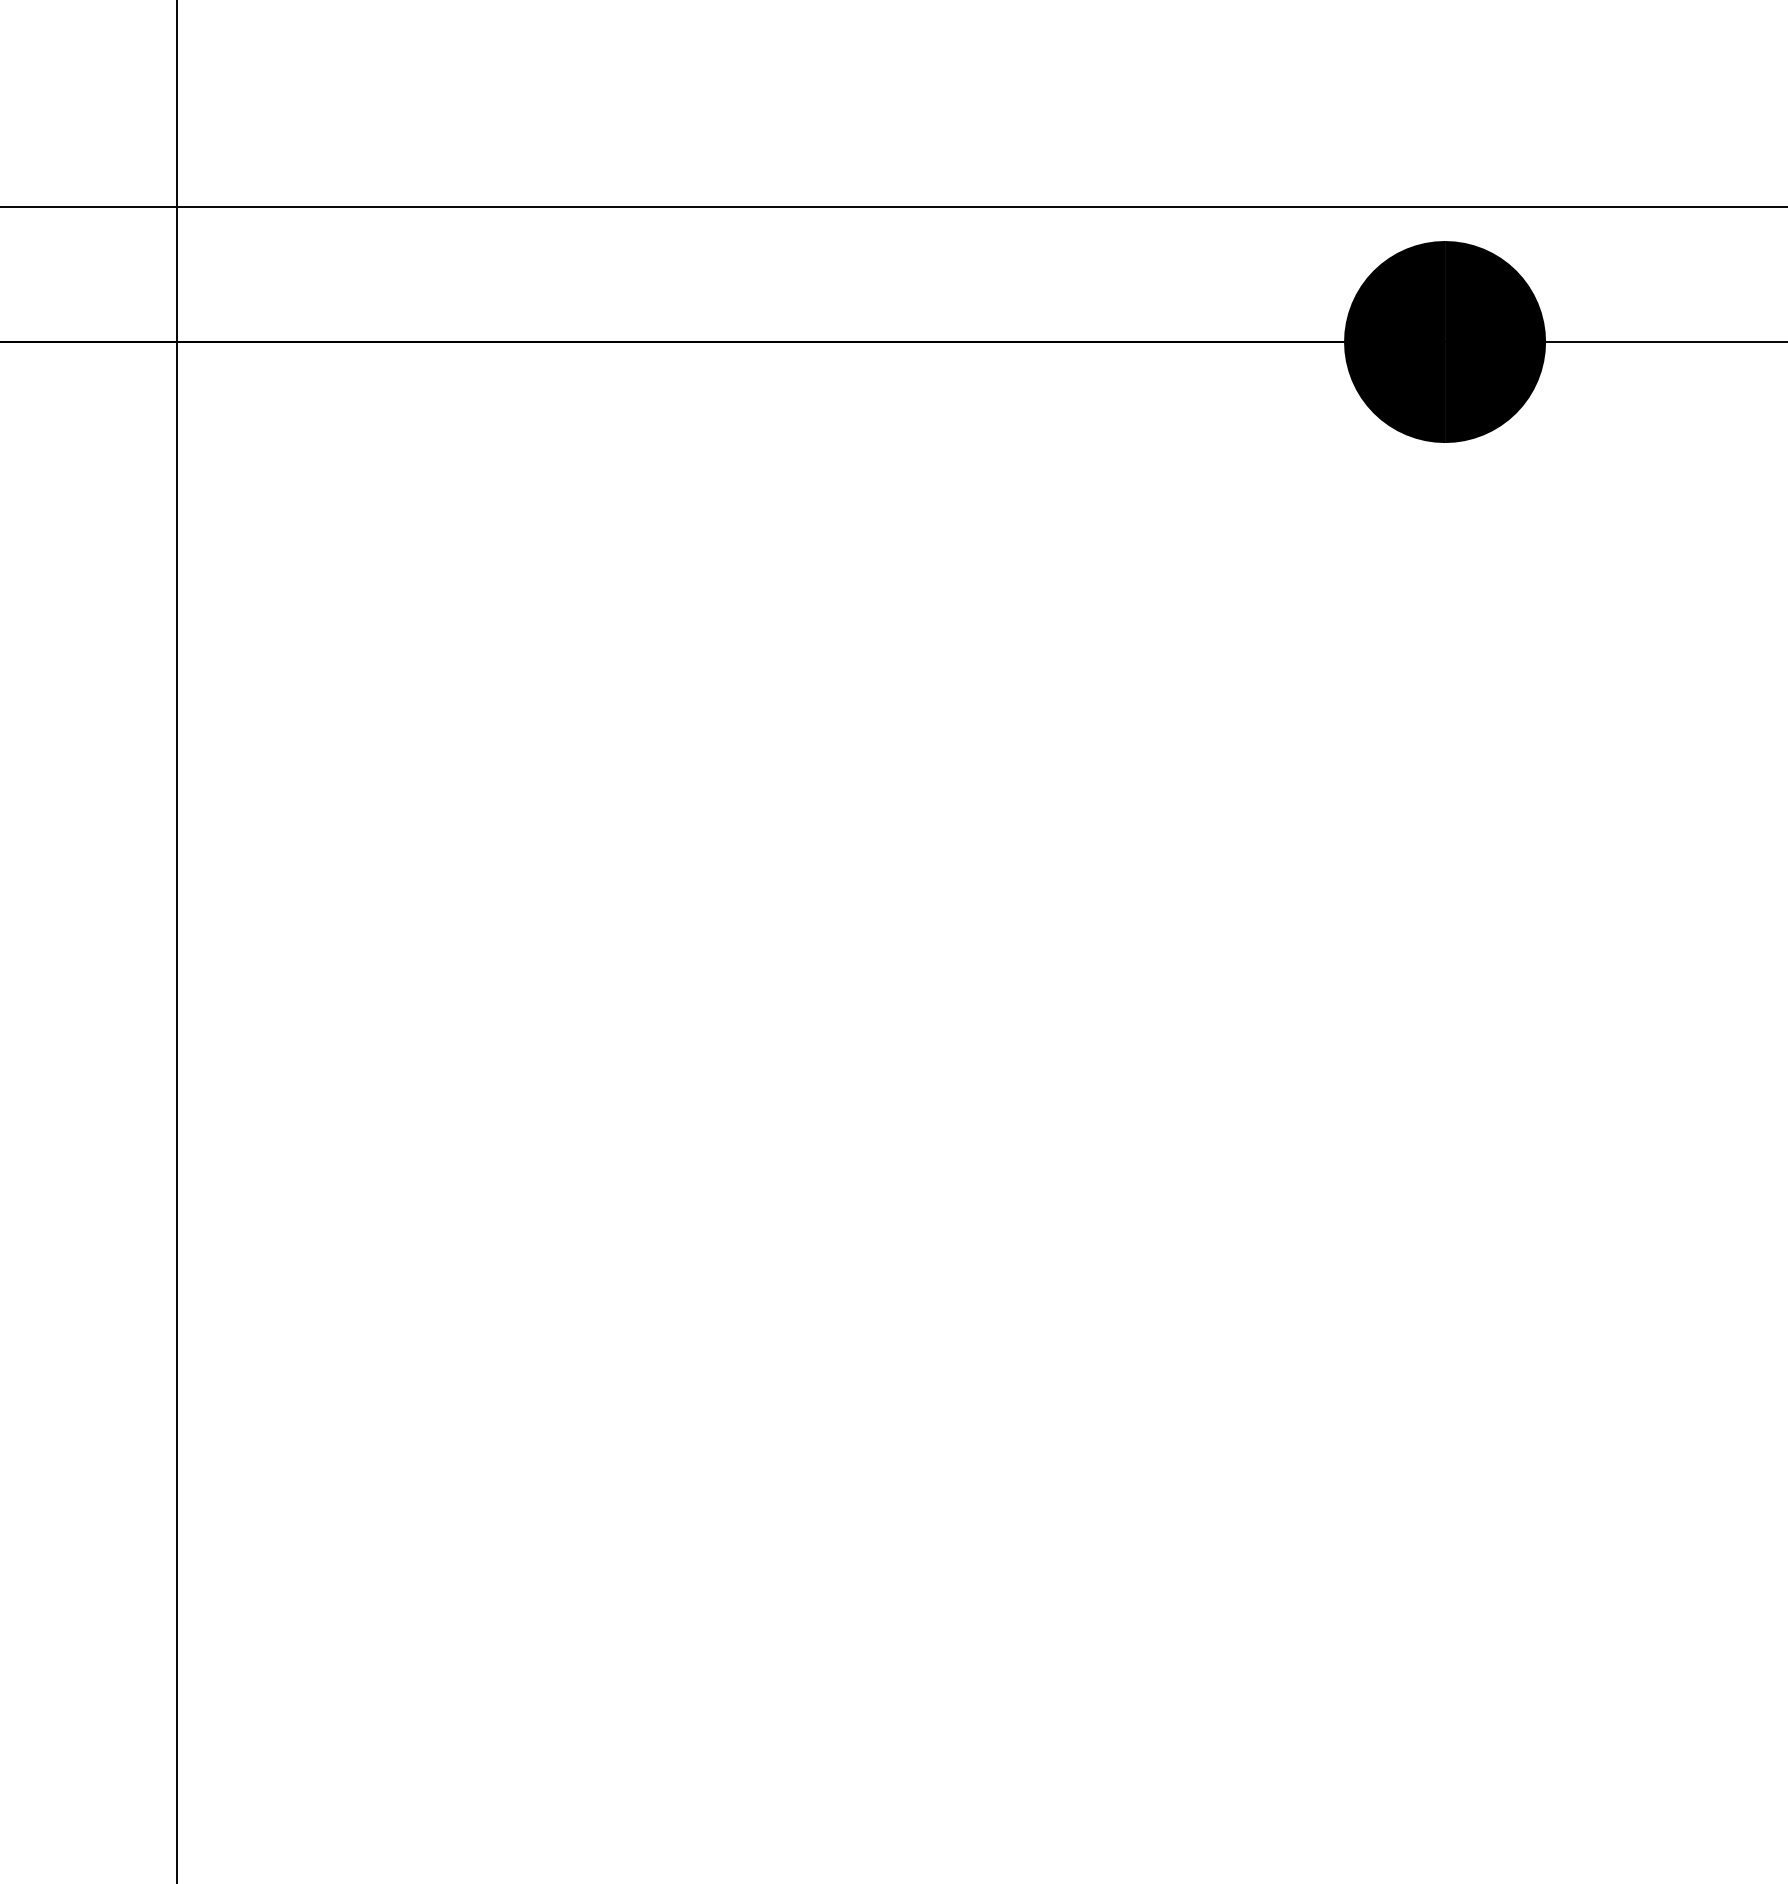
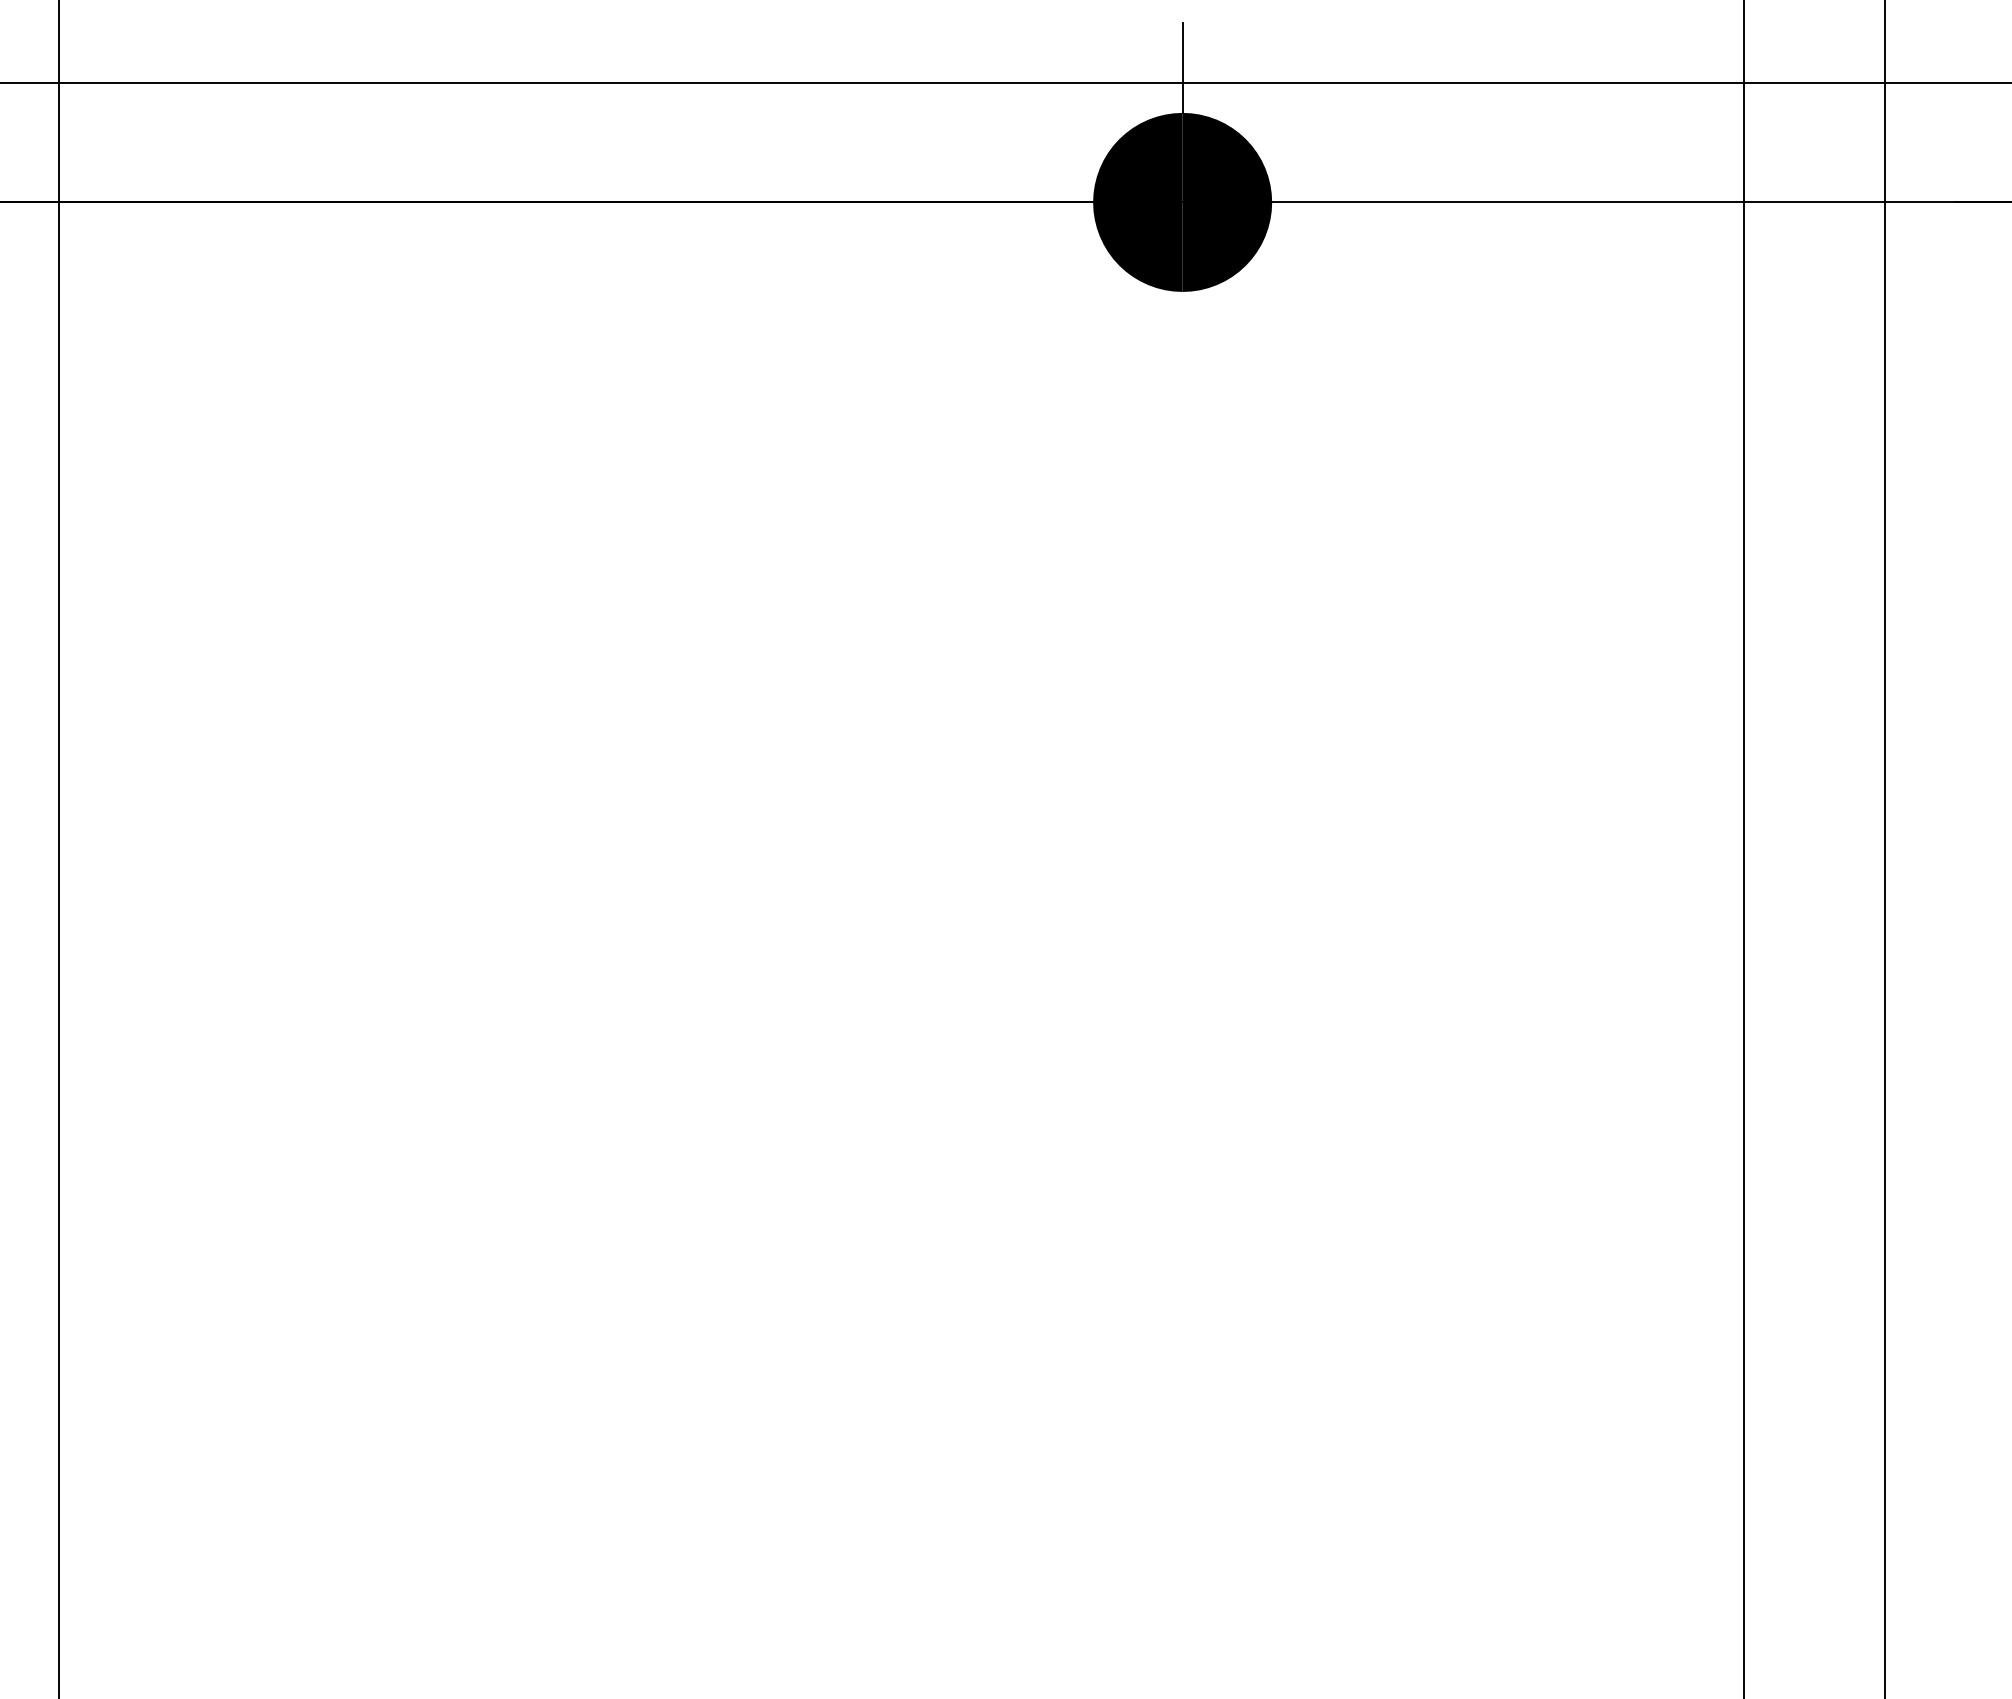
line: (1444, 189) -> (1182, 67), added

